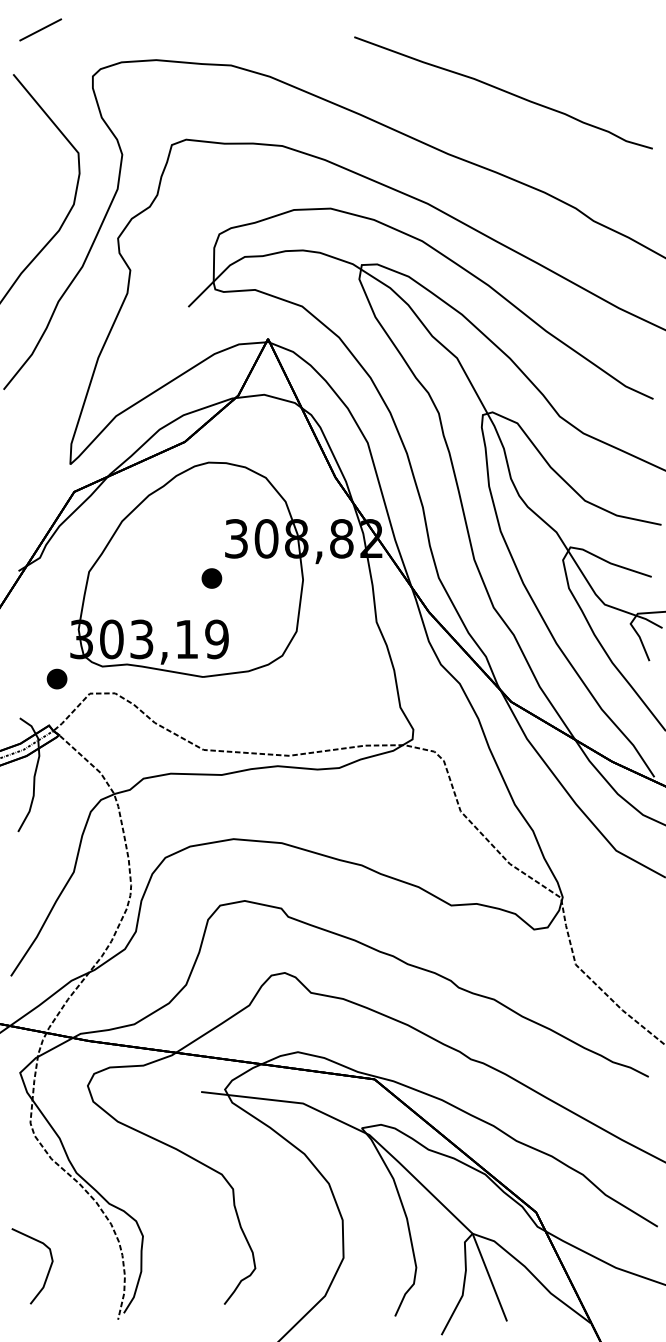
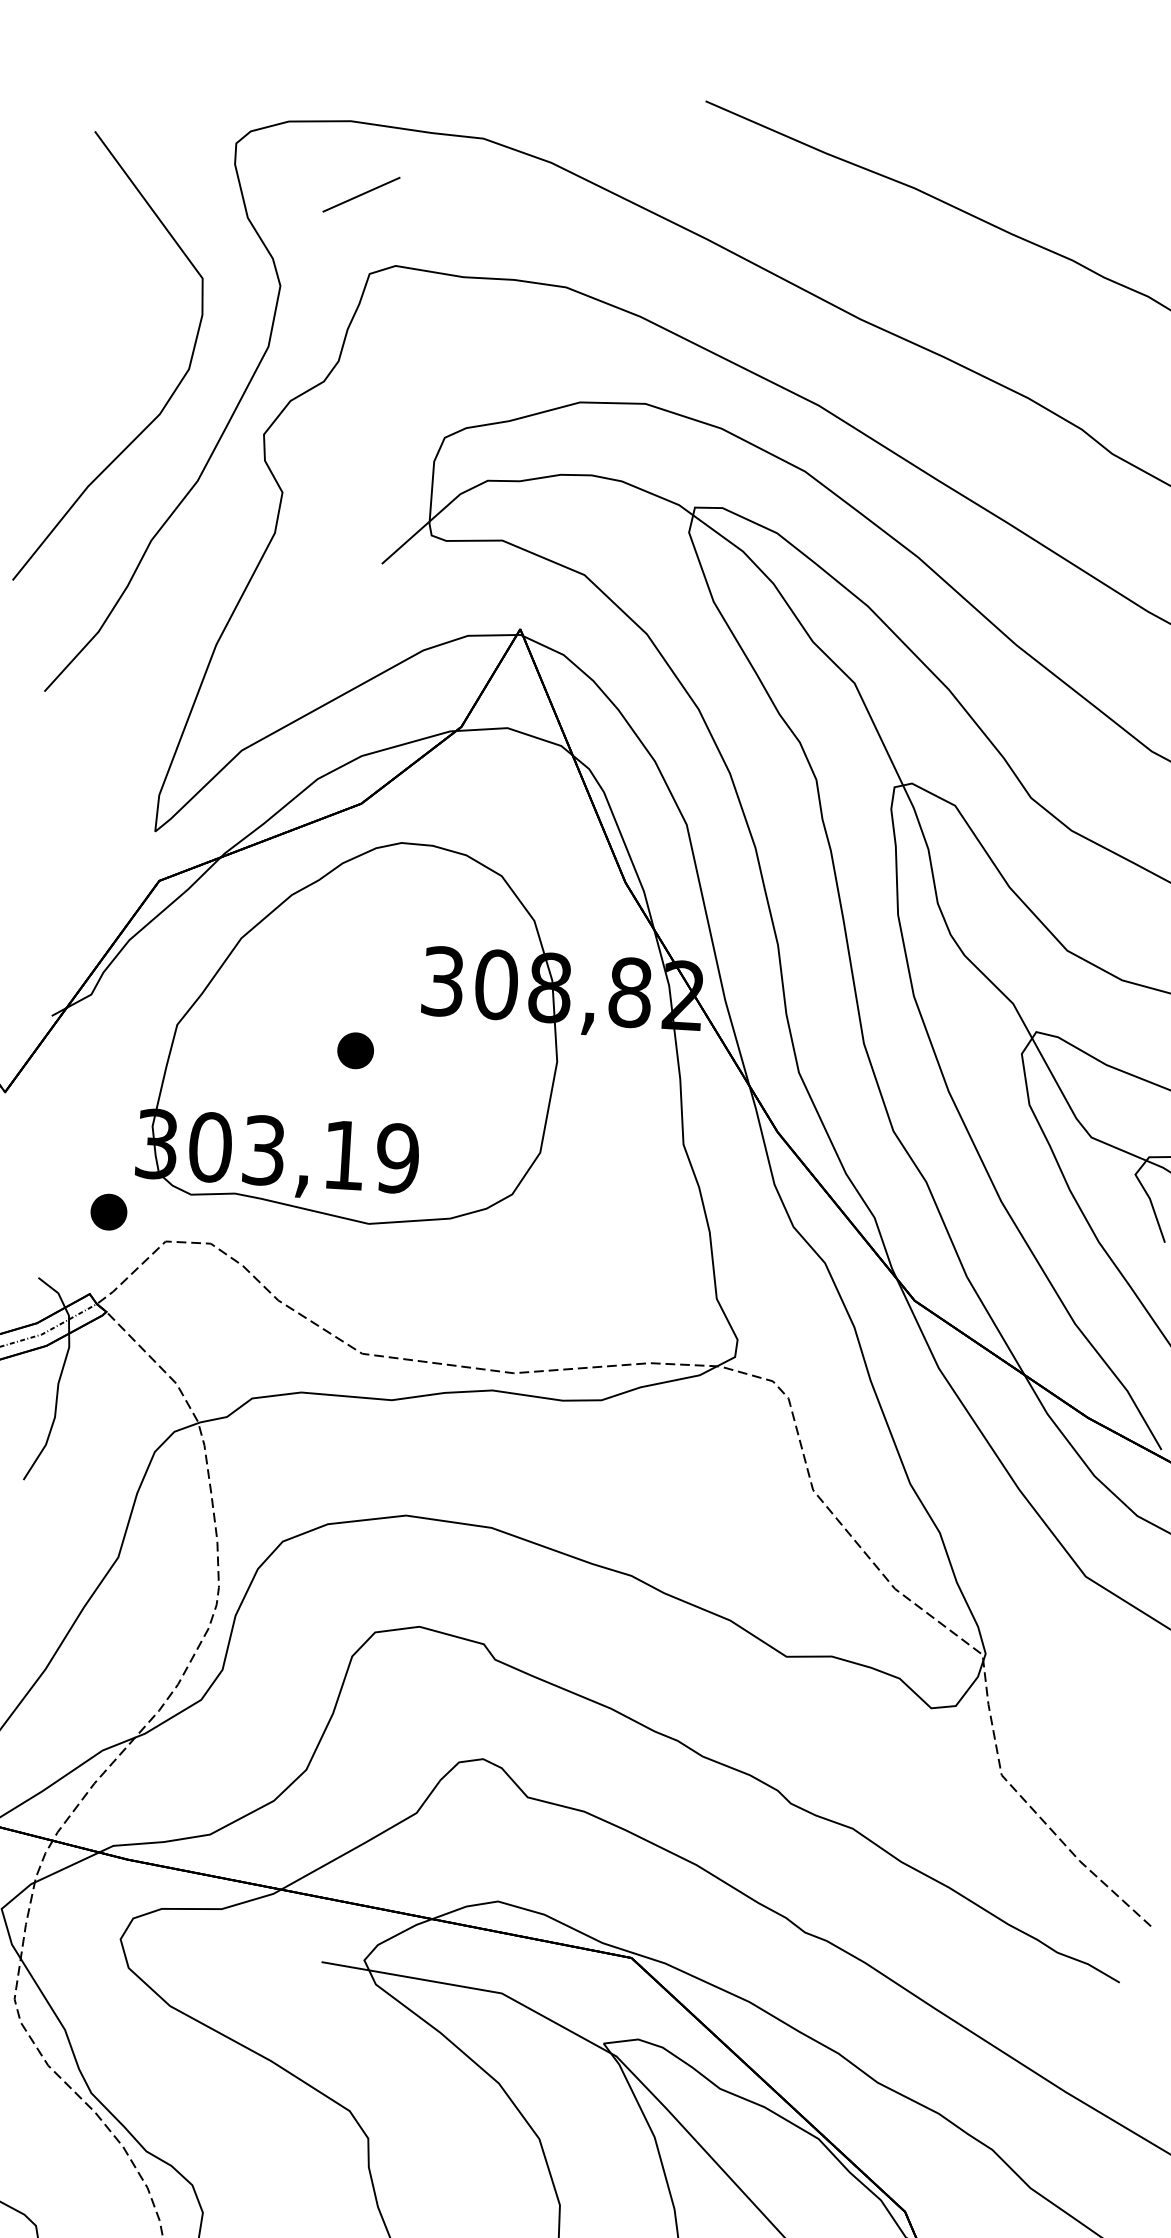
line: (40, 29) -> (361, 193), moved
part: (211, 578) -> (354, 1050), moved

